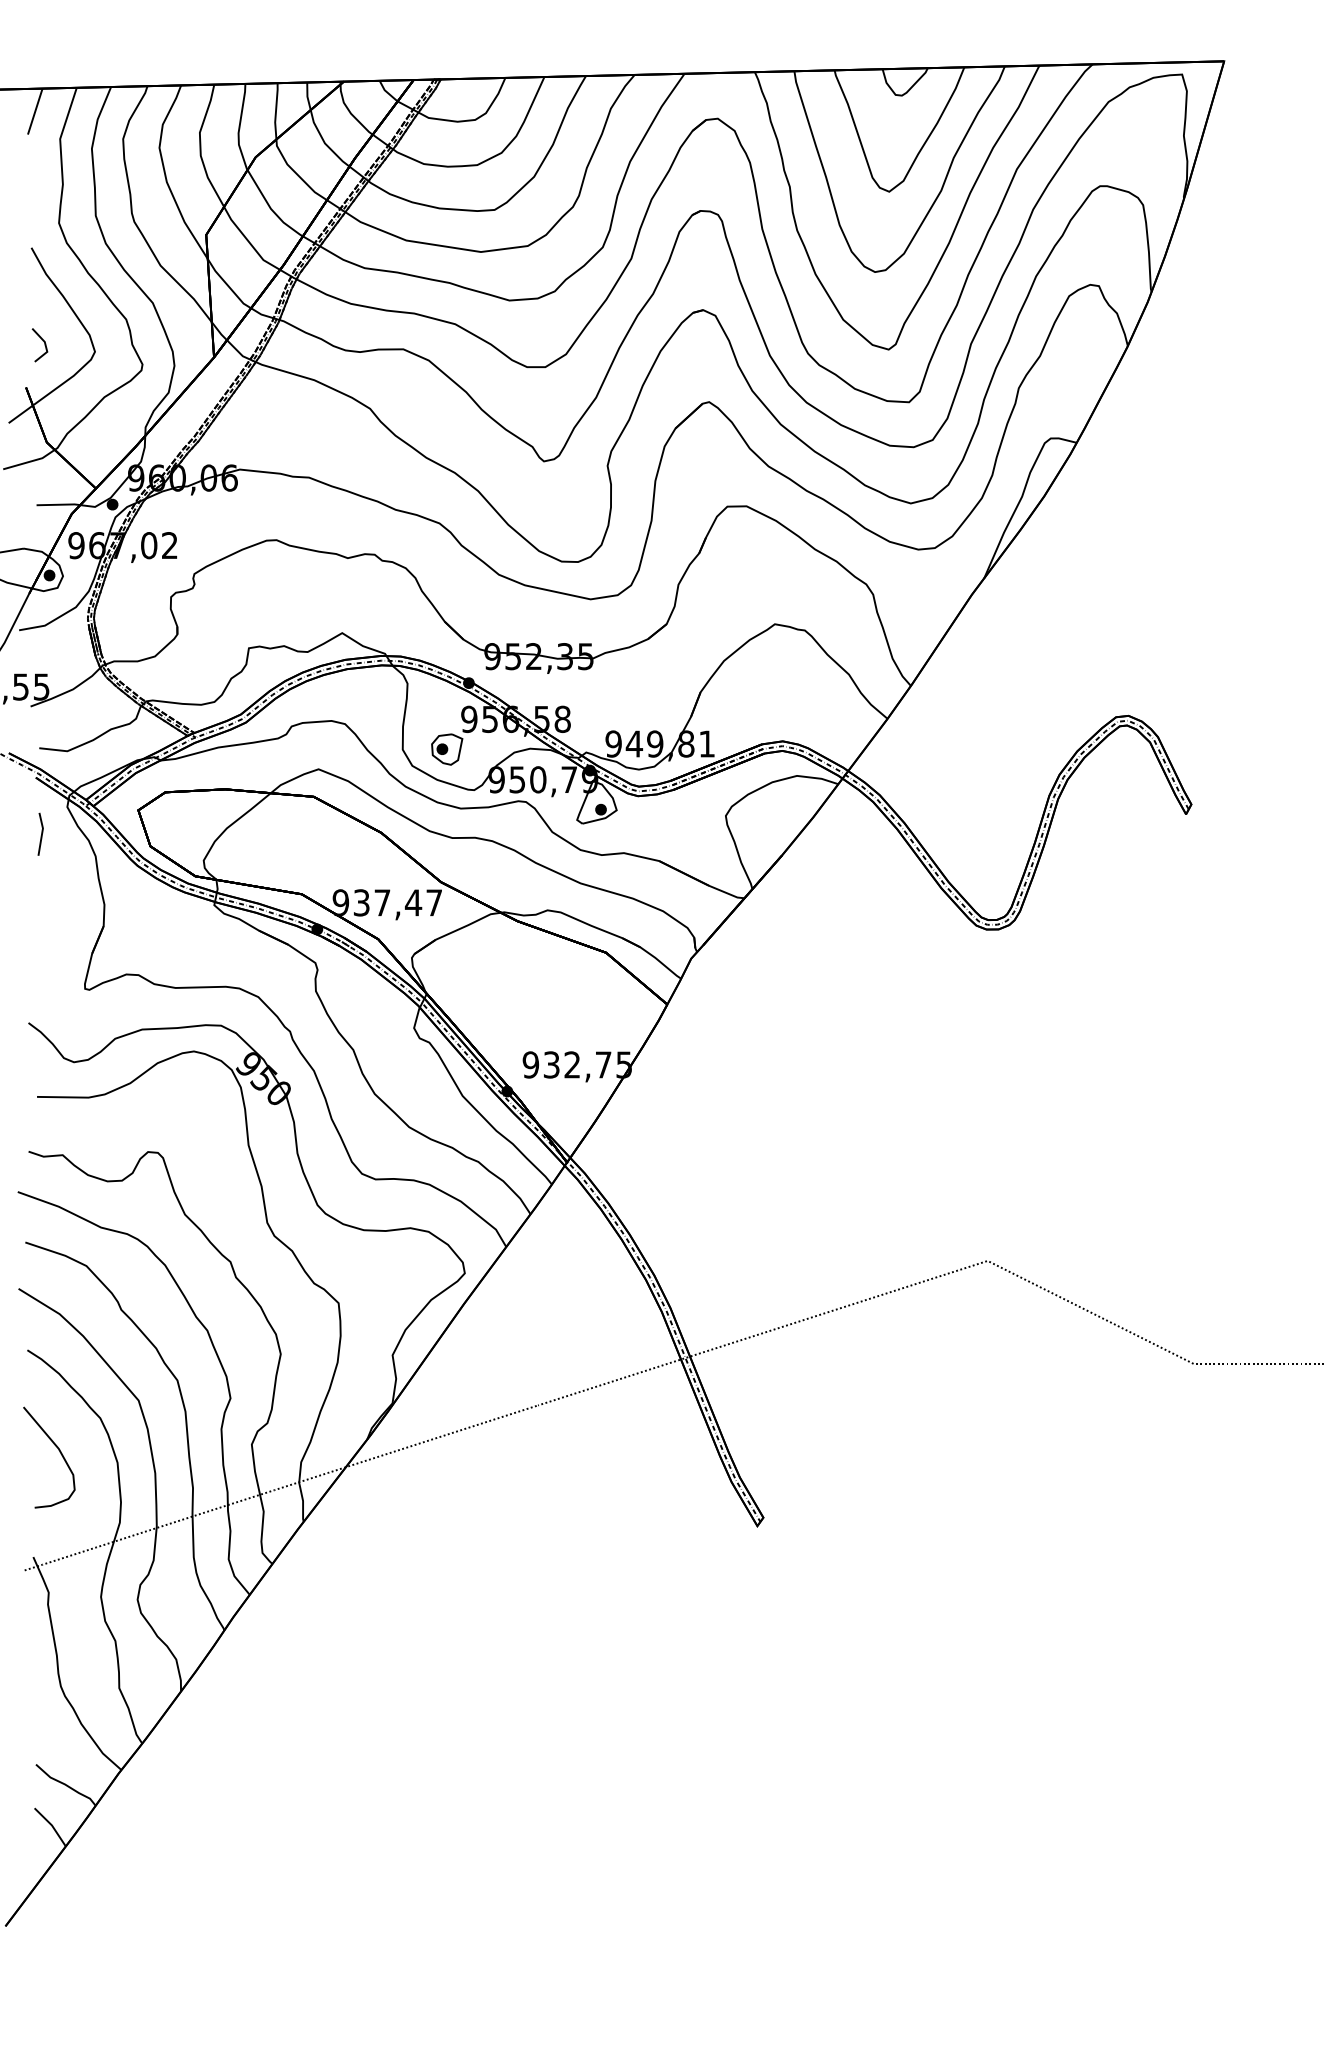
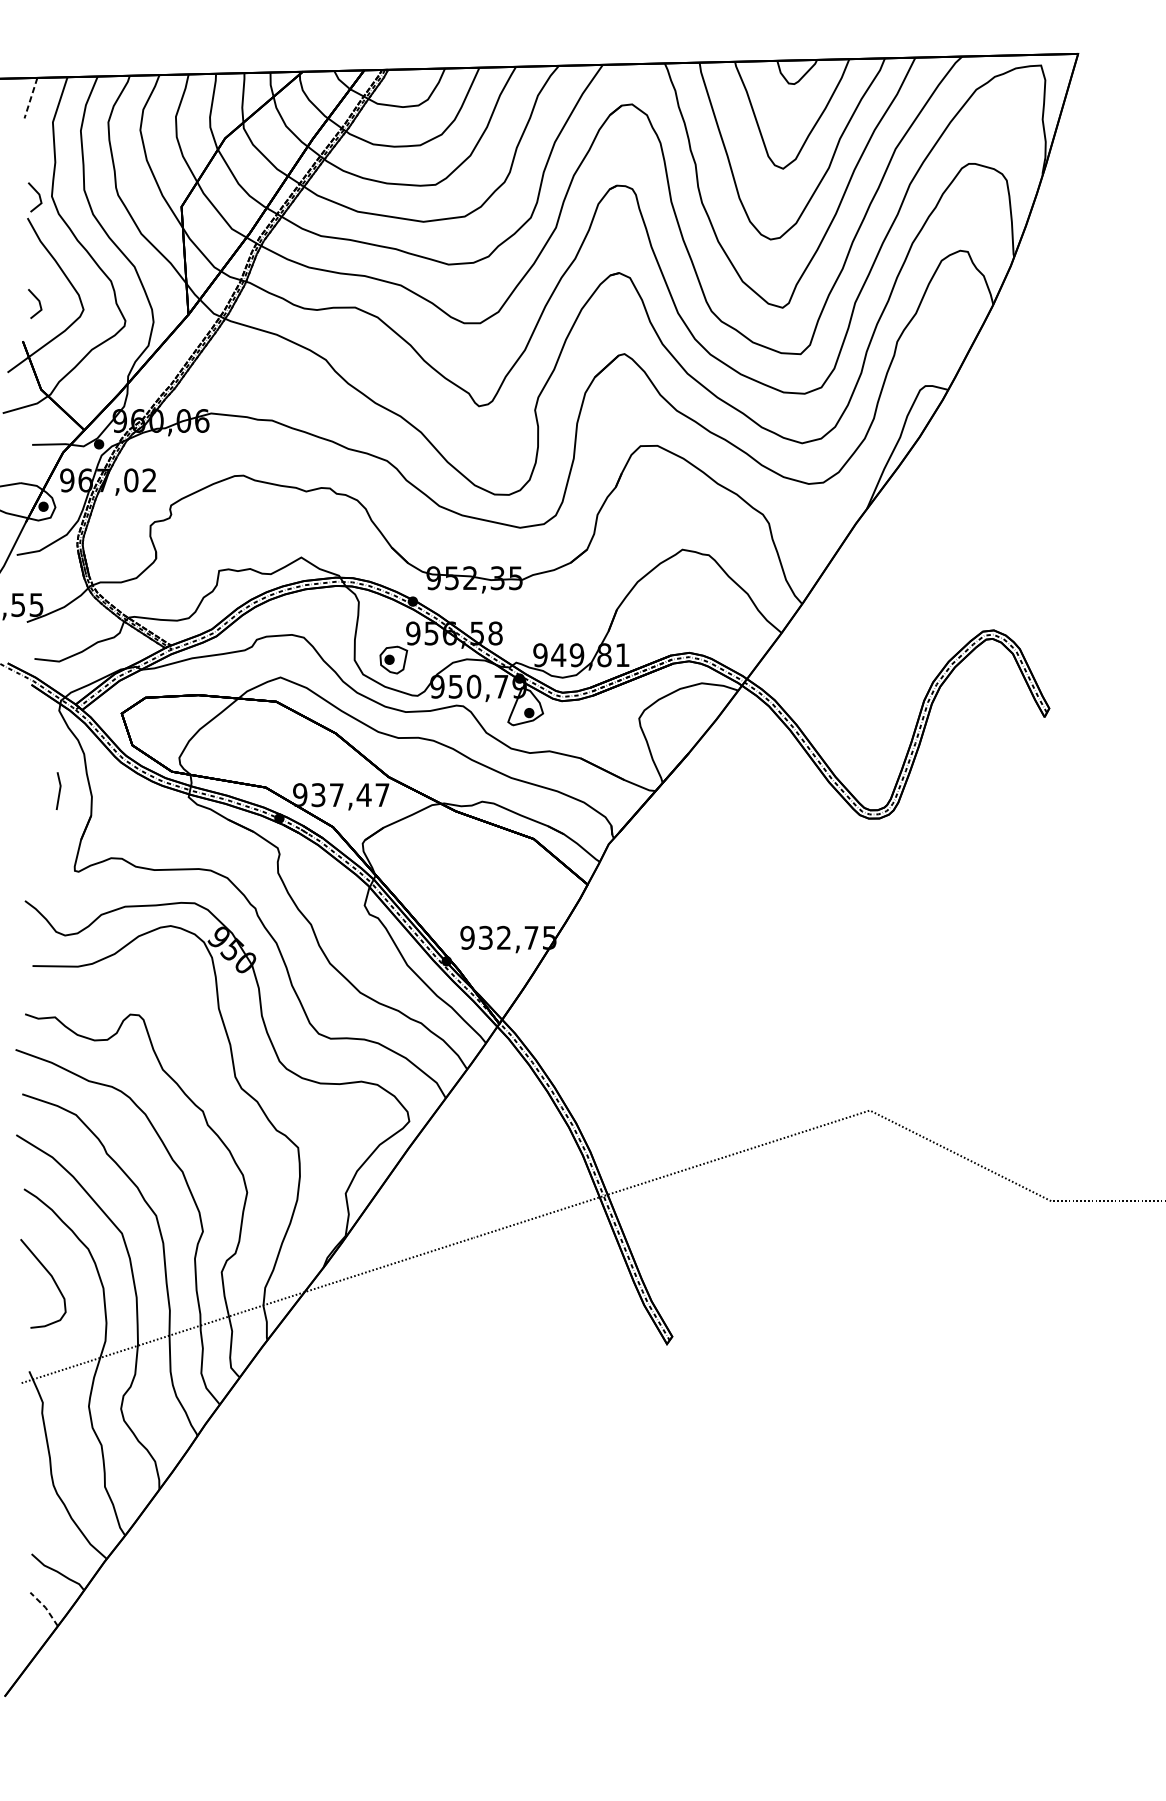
line: (35, 112) -> (31, 98), solid -> dashed
line: (43, 221) -> (38, 194), added
line: (41, 833) -> (59, 790), moved
line: (51, 1825) -> (45, 1607), solid -> dashed

